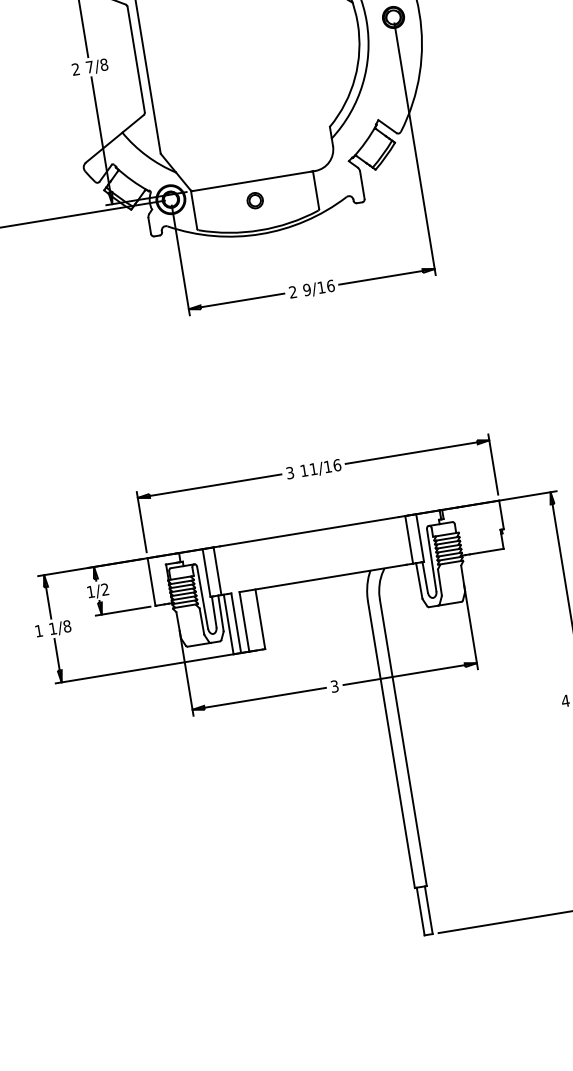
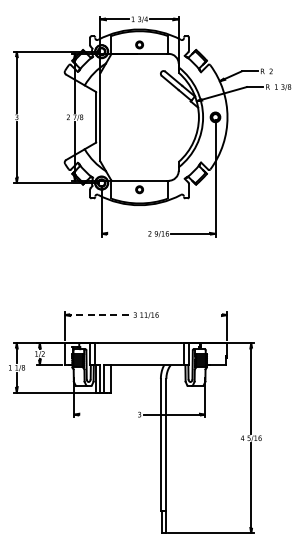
line: (235, 300) -> (123, 233), removed
line: (416, 453) -> (193, 315), removed
line: (210, 486) -> (98, 315), solid -> dashed
line: (258, 698) -> (104, 414), removed

